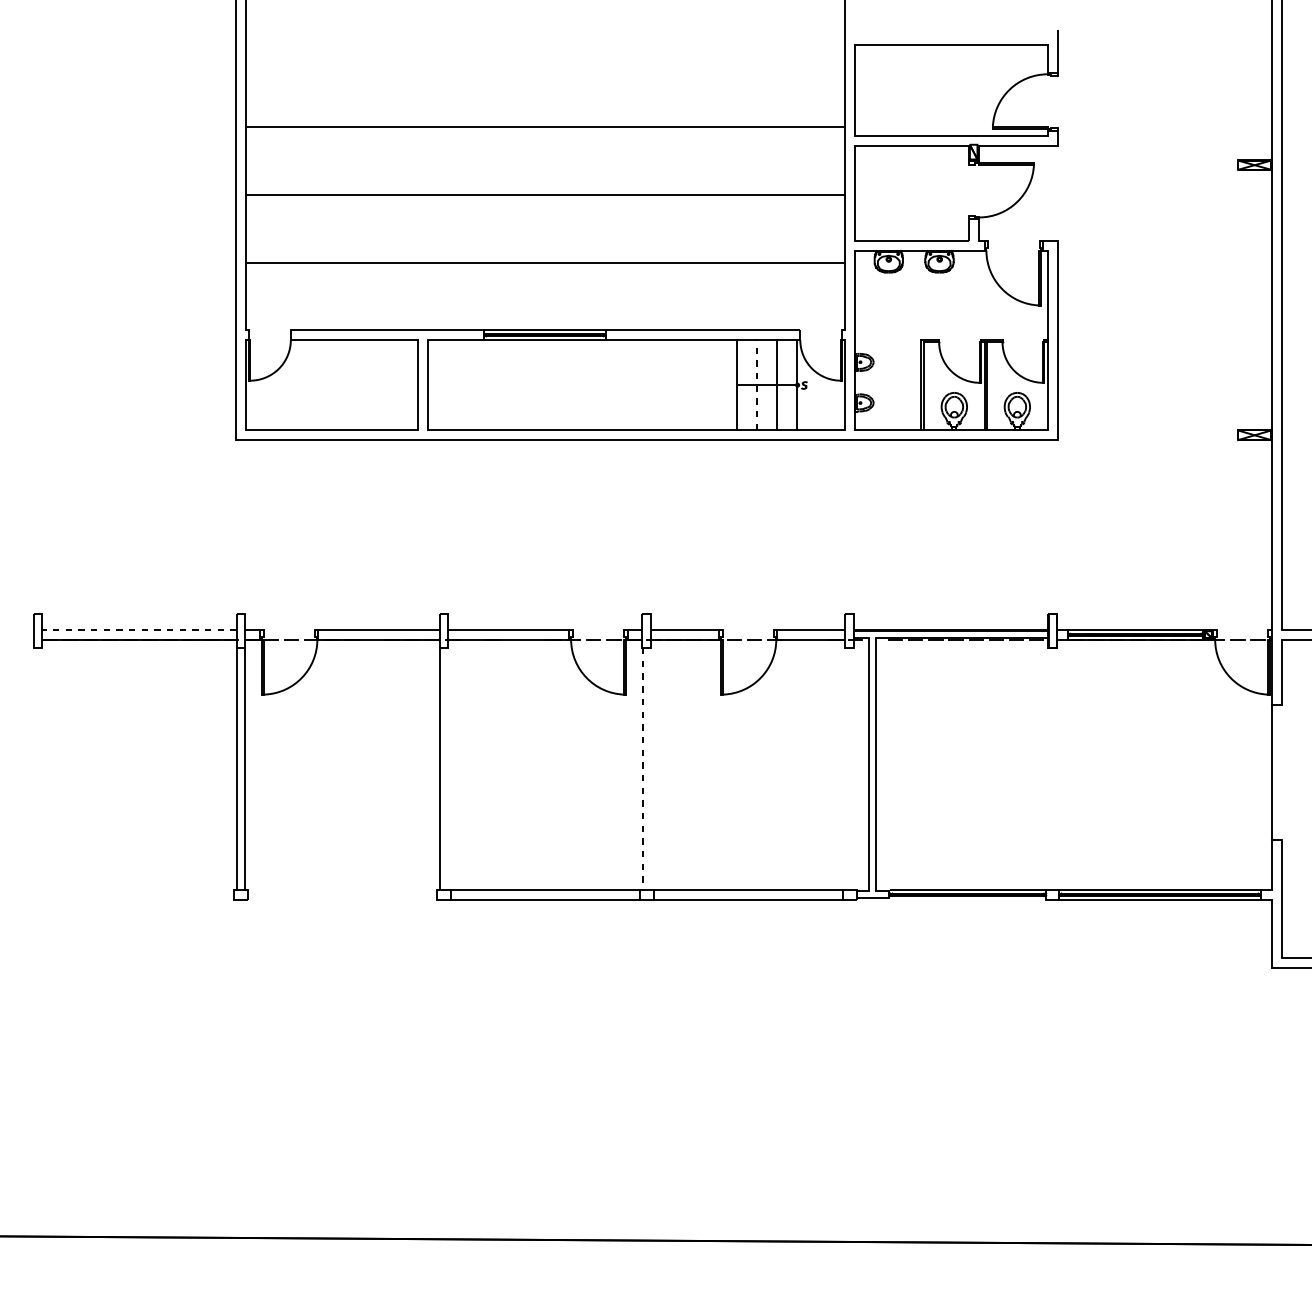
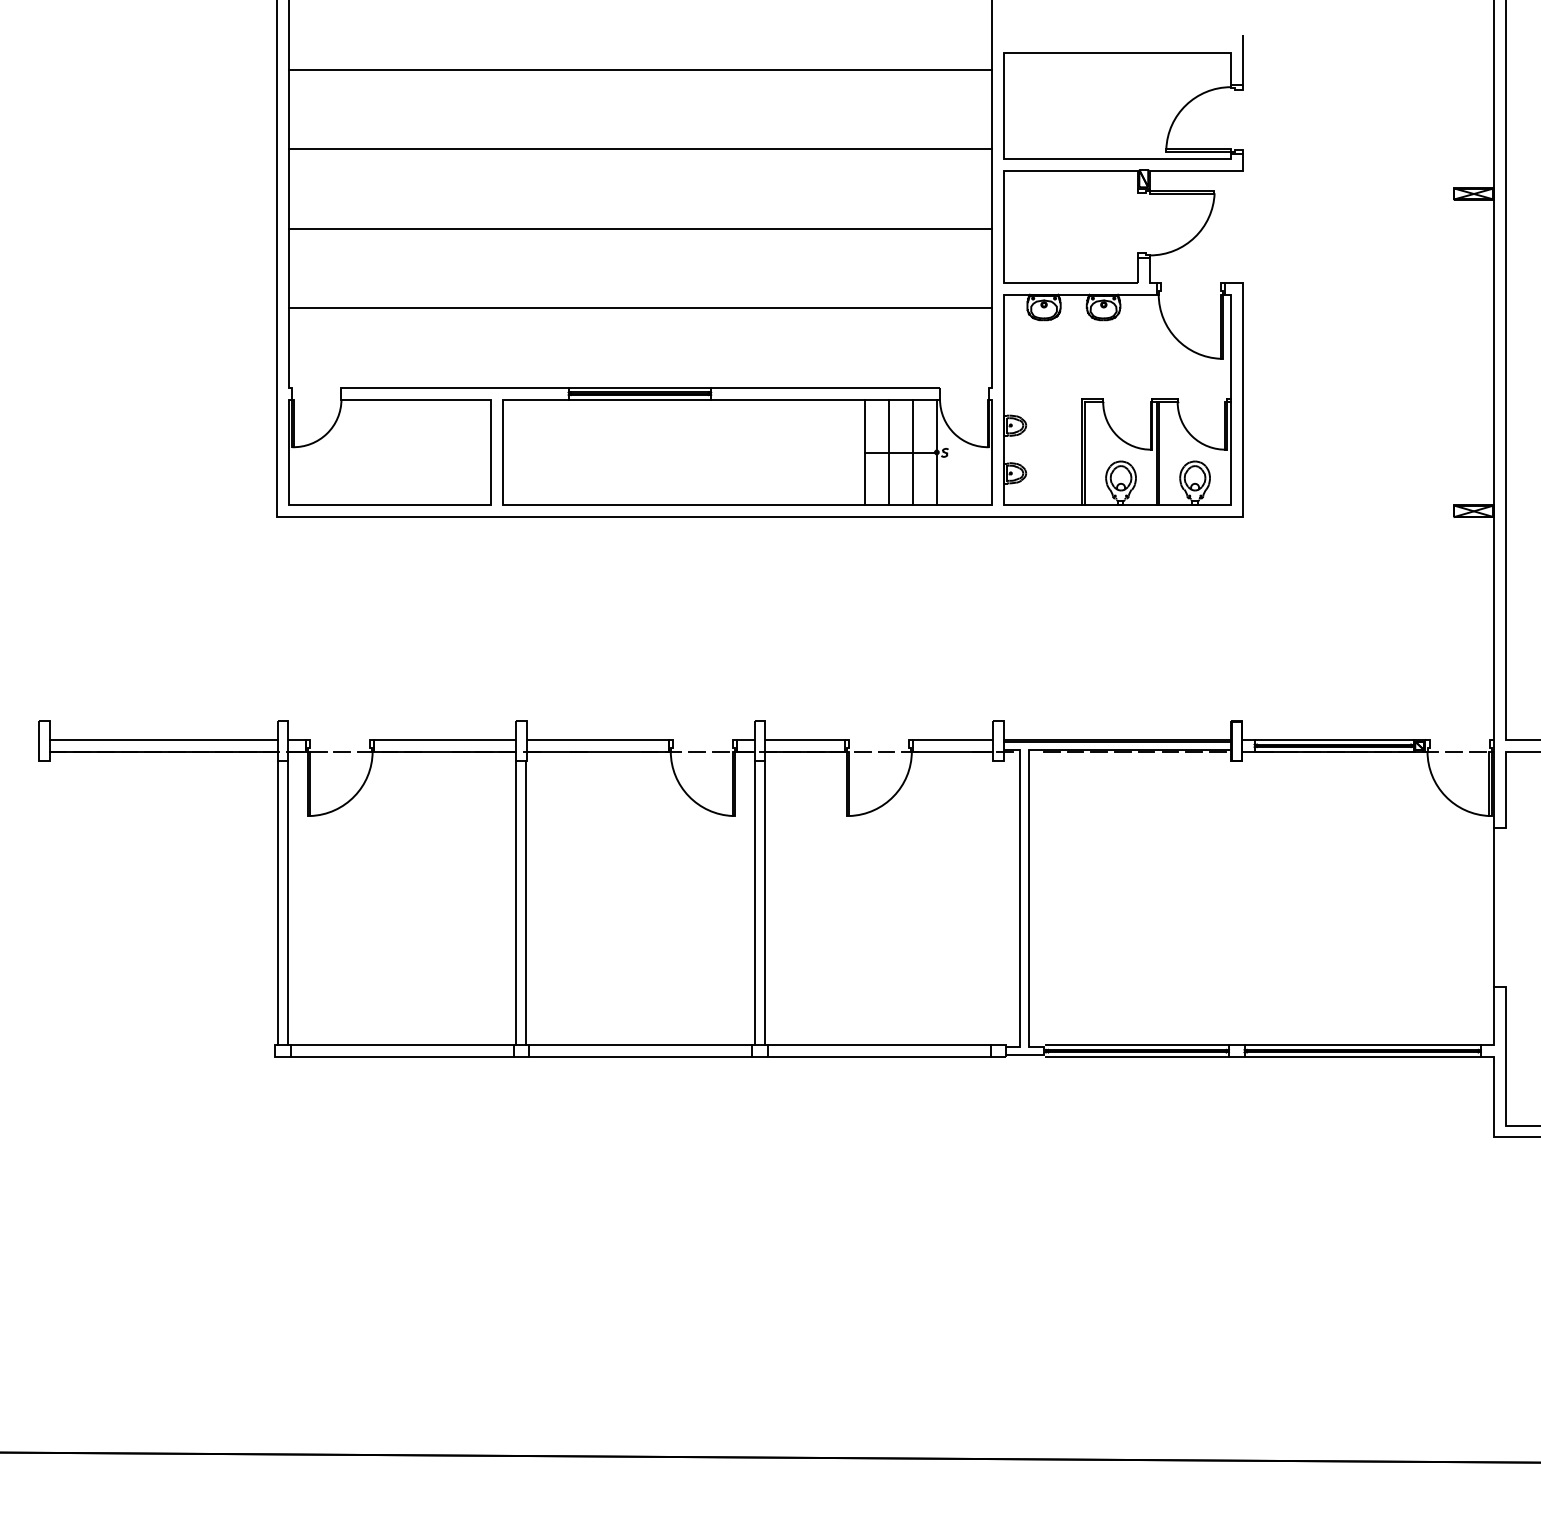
line: (545, 59) -> (640, 69), added
line: (757, 385) -> (889, 452), dashed -> solid
line: (139, 629) -> (163, 739), dashed -> solid
line: (448, 769) -> (526, 903), added
line: (643, 769) -> (755, 903), dashed -> solid
line: (651, 769) -> (765, 903), added
line: (342, 889) -> (402, 1045), added
line: (342, 900) -> (402, 1057), added
line: (968, 900) -> (1137, 1057), added

